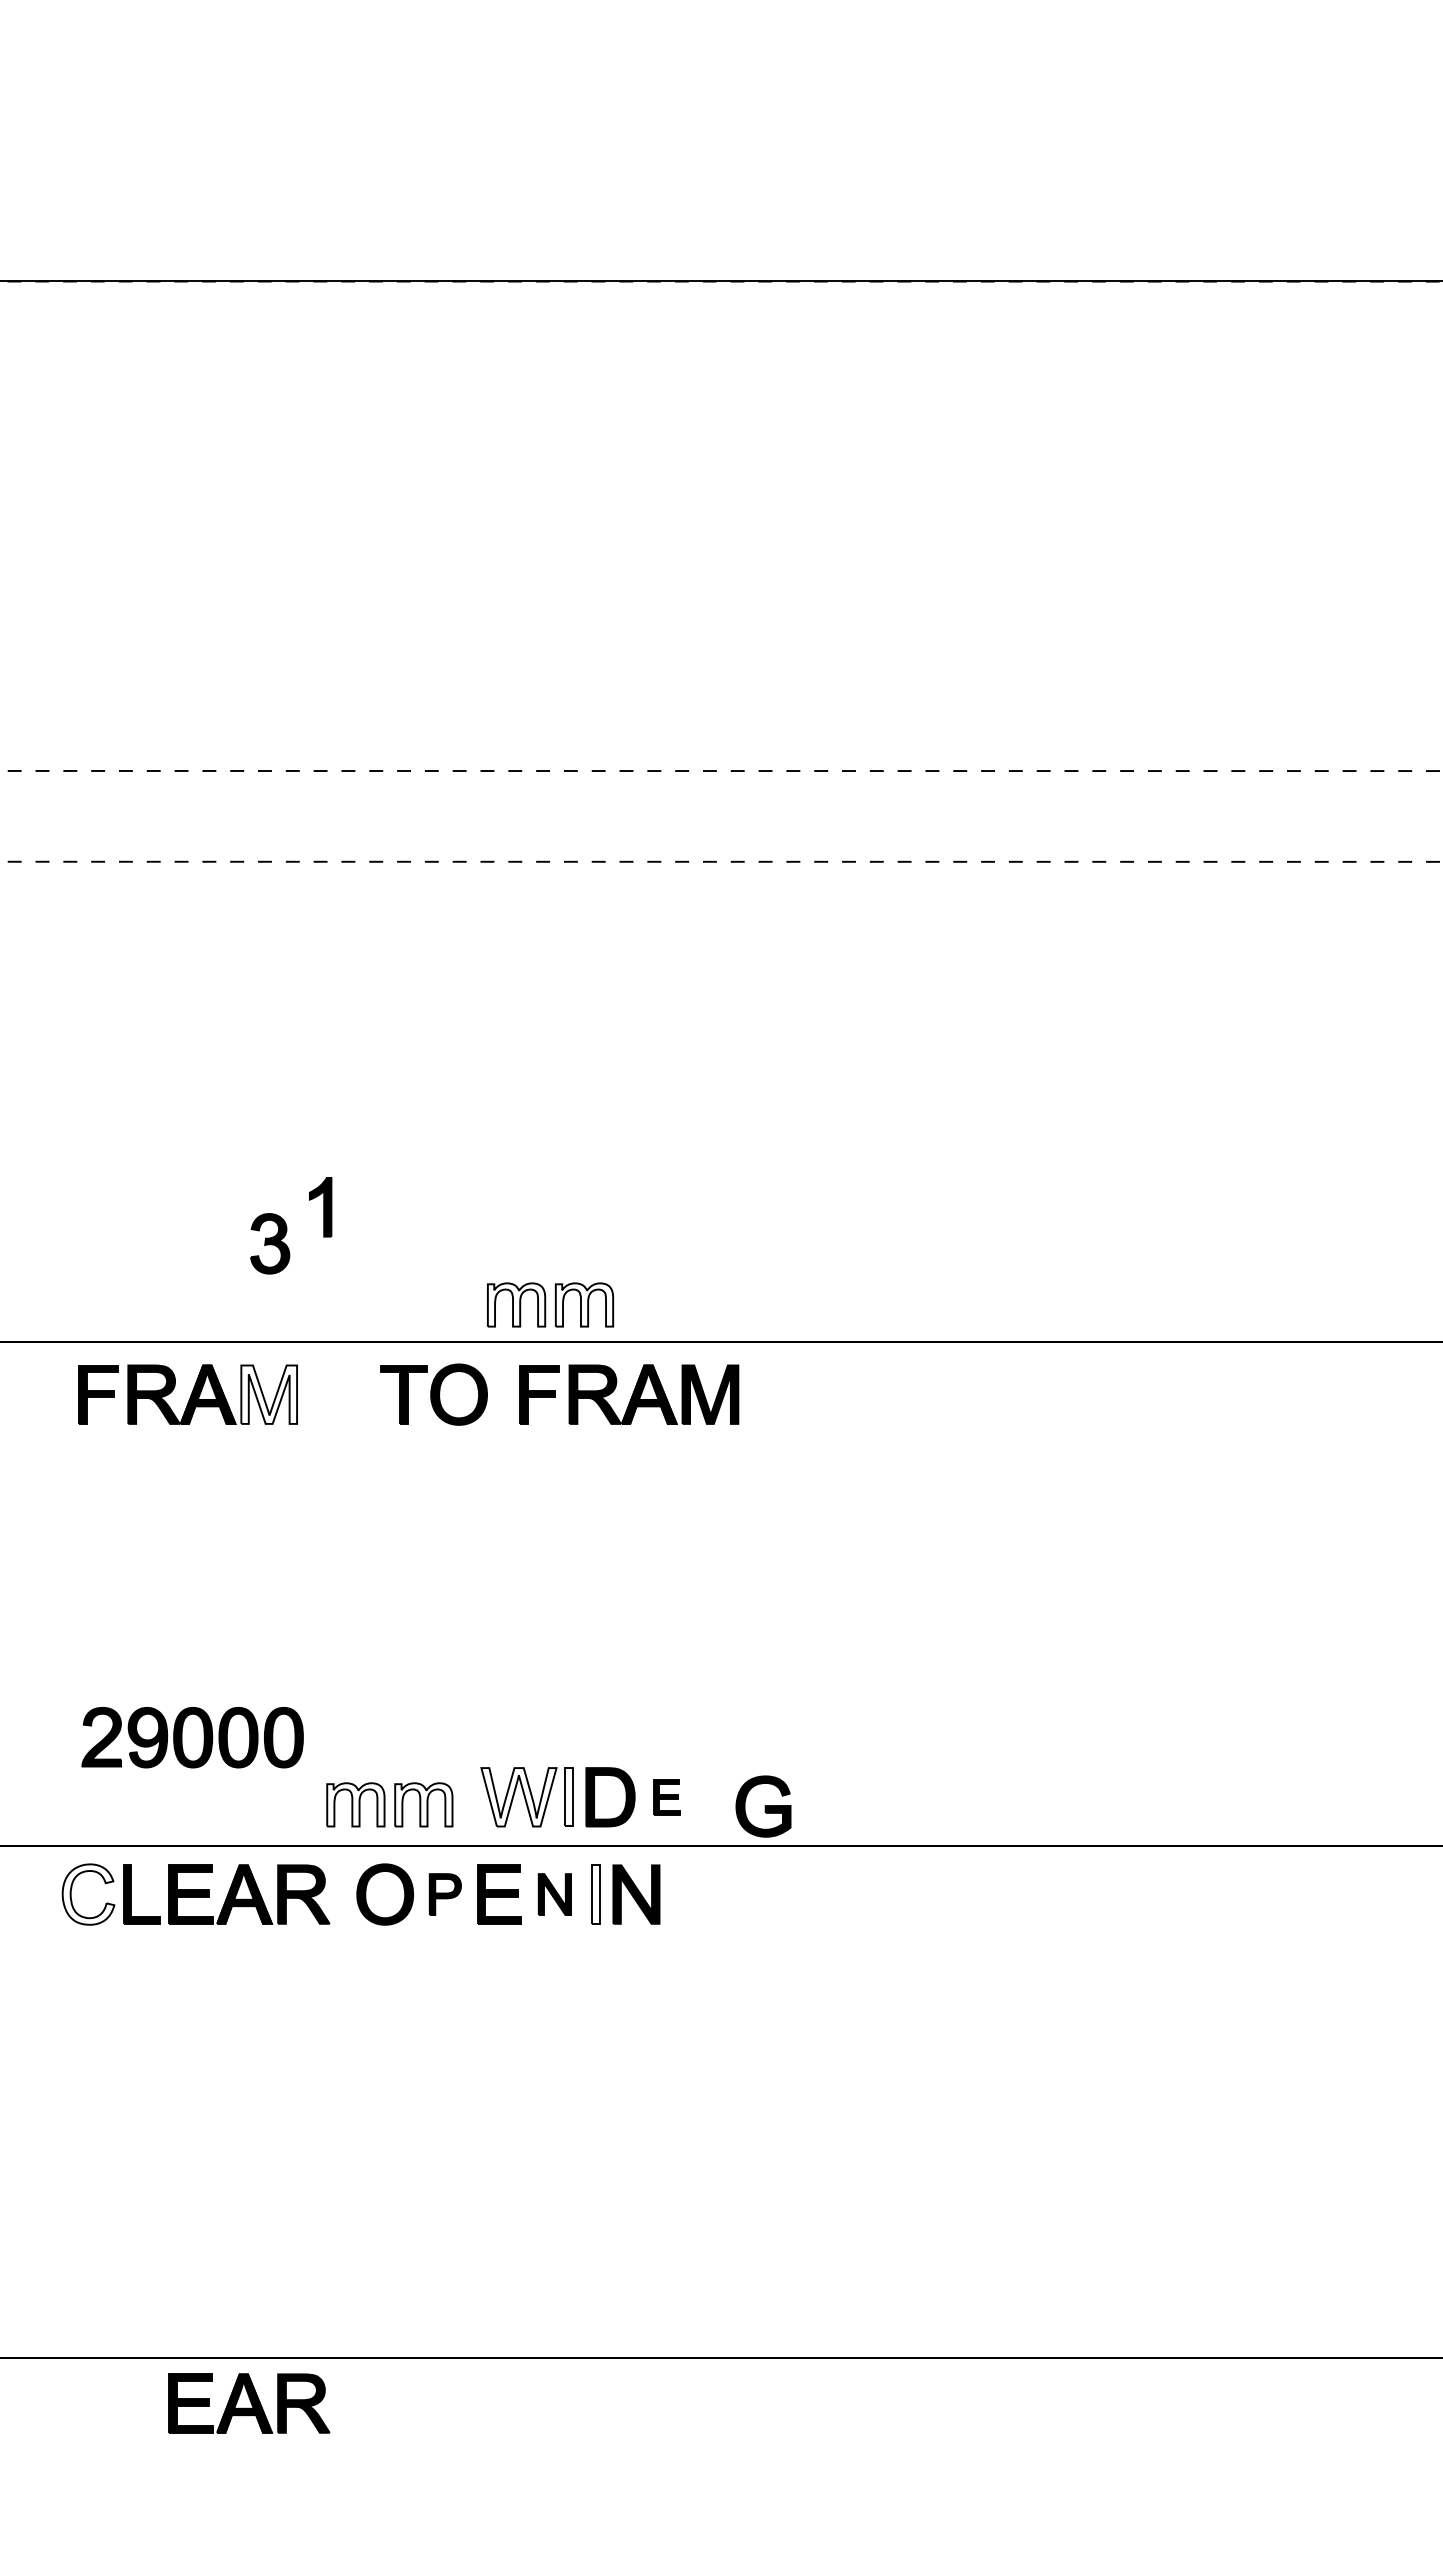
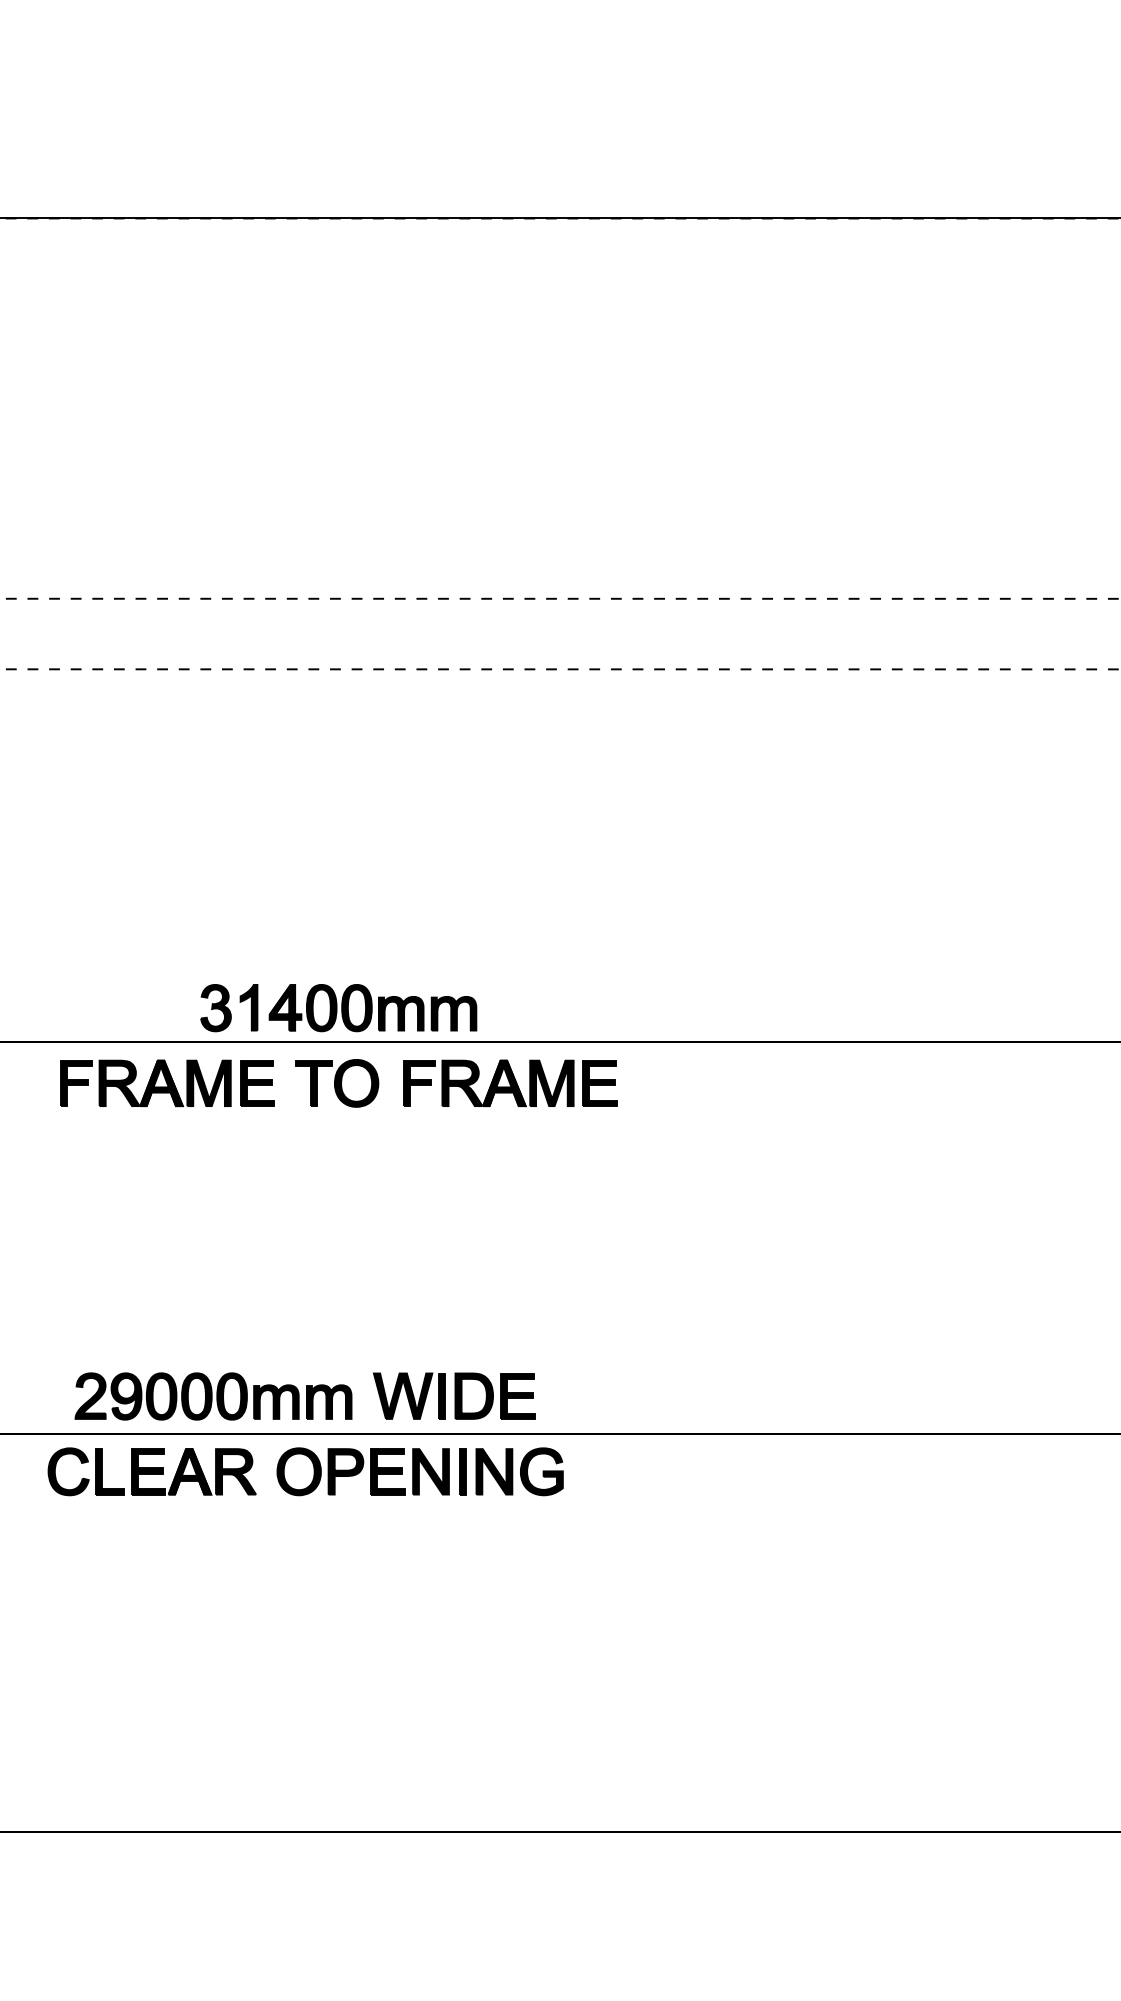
part: (320, 1207) -> (248, 1007), moved
part: (270, 1243) -> (216, 1007), moved
part: (412, 1297) -> (320, 1007), added
fill: (516, 1304) -> (401, 1013), added
fill: (584, 1304) -> (454, 1013), added
fill: (269, 1394) -> (209, 1083), added
part: (331, 1394) -> (257, 1083), added
part: (772, 1394) -> (600, 1083), added
part: (192, 1737) -> (161, 1396), moved
part: (666, 1796) -> (517, 1395), size x1.67
fill: (518, 1797) -> (402, 1396), added
fill: (568, 1797) -> (441, 1396), added
fill: (355, 1804) -> (276, 1401), added
fill: (423, 1804) -> (328, 1401), added
part: (763, 1806) -> (541, 1471), moved
fill: (88, 1894) -> (68, 1471), added
part: (445, 1894) -> (346, 1471), size x1.43
part: (554, 1894) -> (430, 1471), size x1.43
fill: (595, 1894) -> (462, 1471), added
part: (249, 2403) -> (193, 1867), removed

